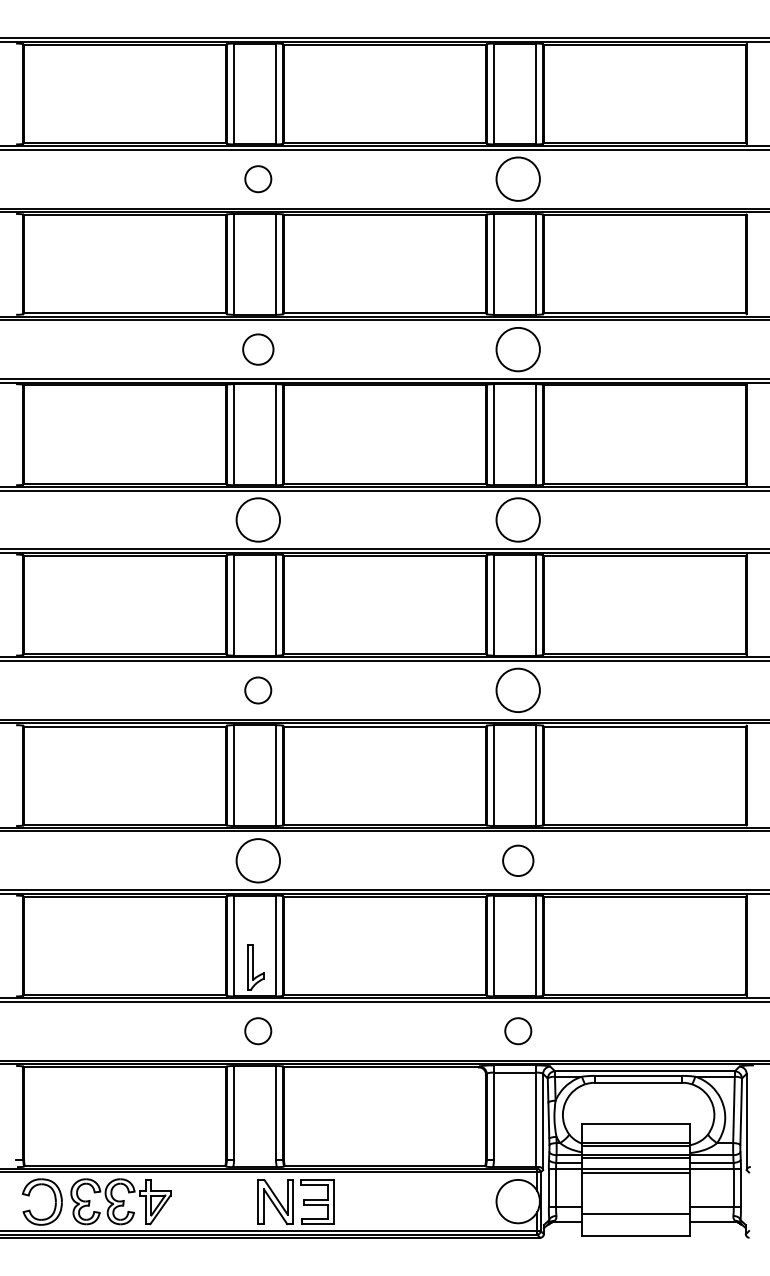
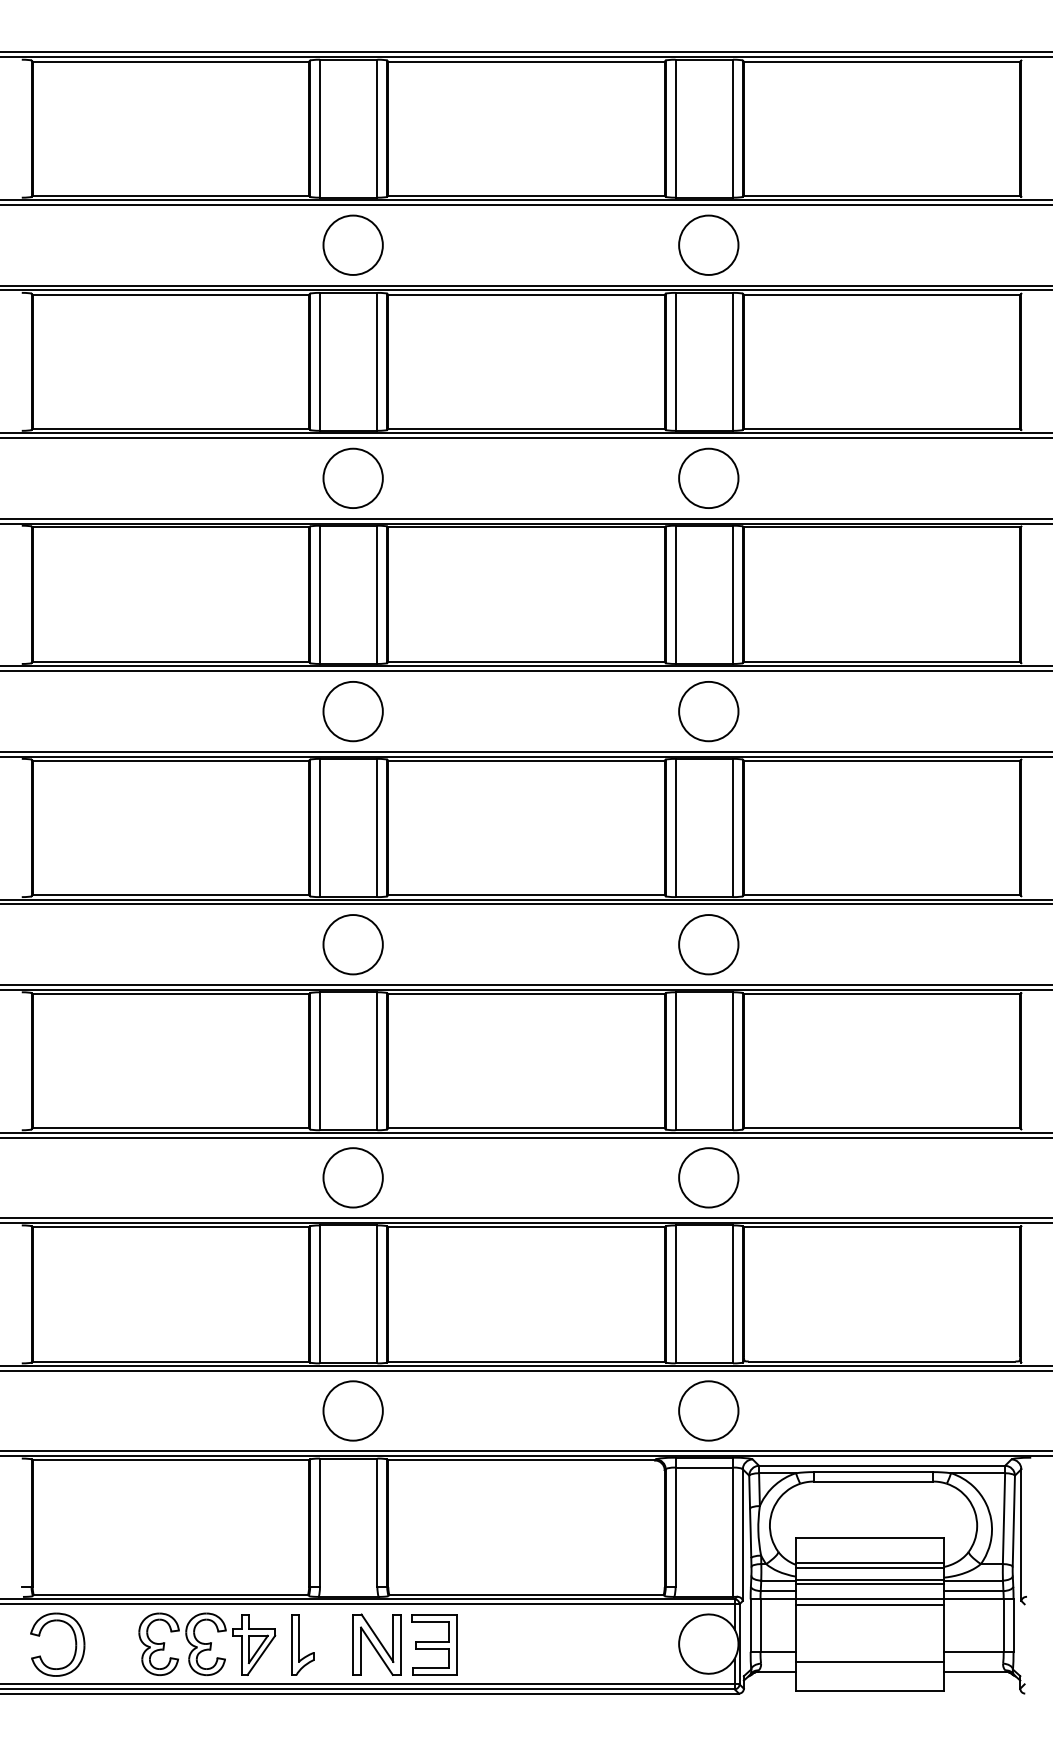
circle: (257, 178) -> (352, 244), size x1.67
circle: (257, 349) -> (352, 478), size x1.43
circle: (257, 690) -> (352, 944), size x1.67
circle: (518, 860) -> (708, 1177), size x1.43
part: (255, 967) -> (302, 1644), moved
circle: (257, 1030) -> (352, 1410), size x1.67
circle: (518, 1030) -> (708, 1410), size x1.67
part: (121, 1201) -> (207, 1643), moved

